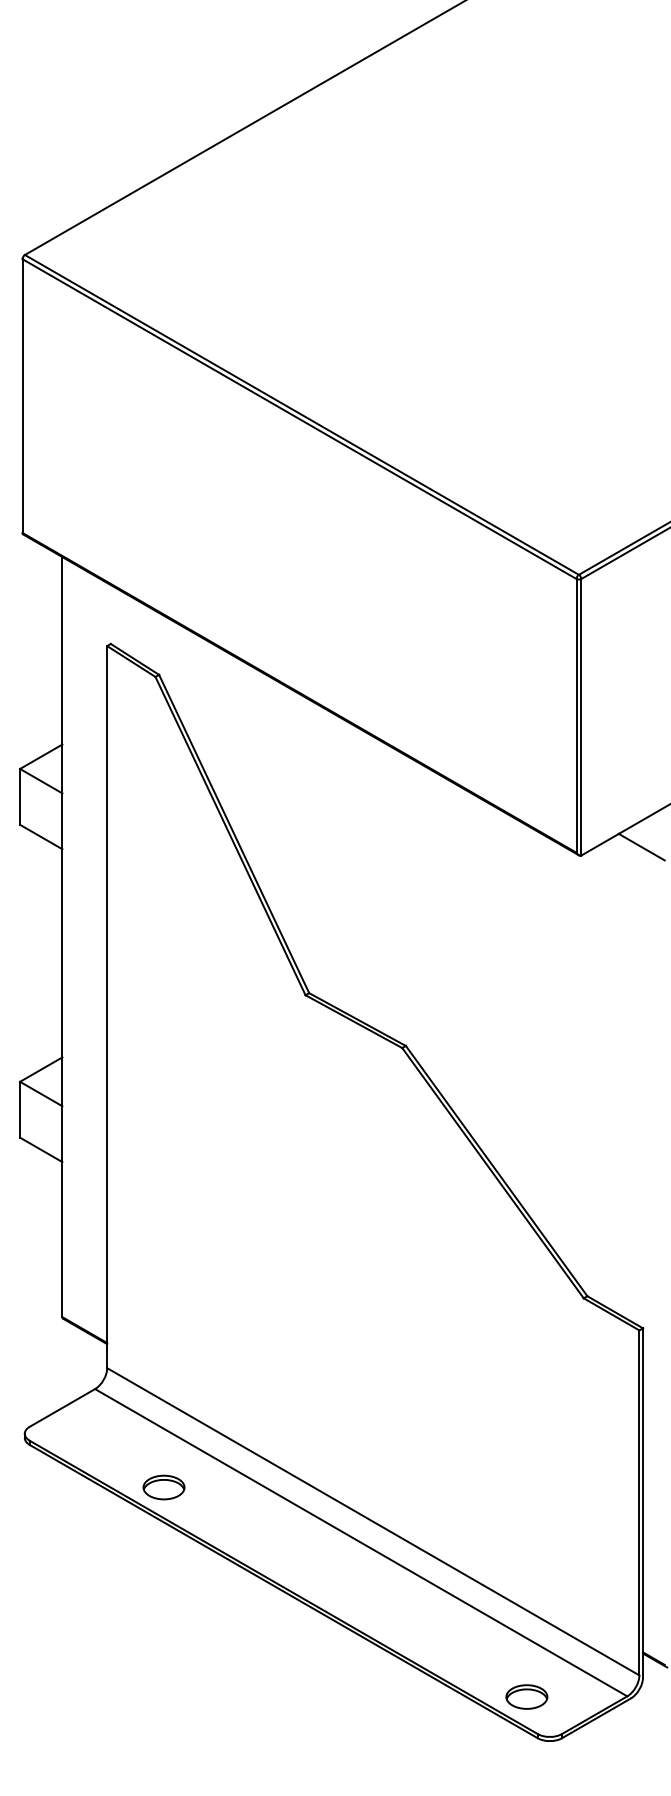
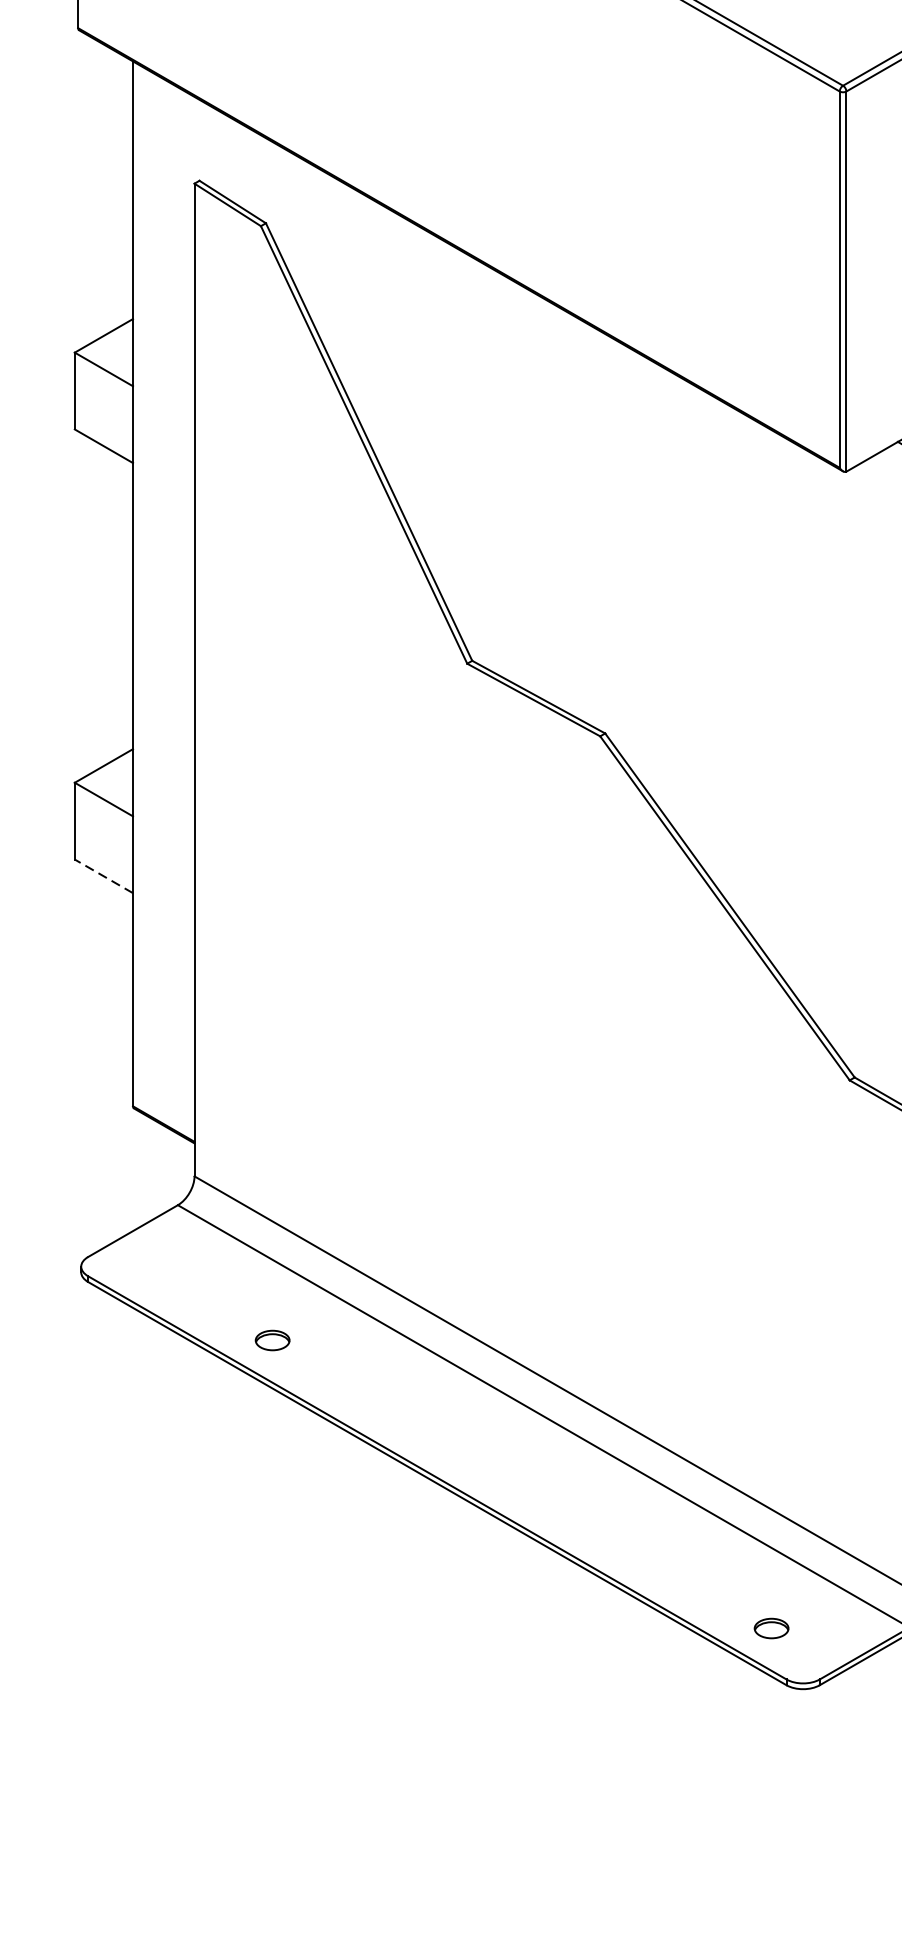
line: (40, 1149) -> (102, 875), solid -> dashed
part: (163, 1487) -> (271, 1340), size x0.6
part: (526, 1696) -> (771, 1627), size x0.6

